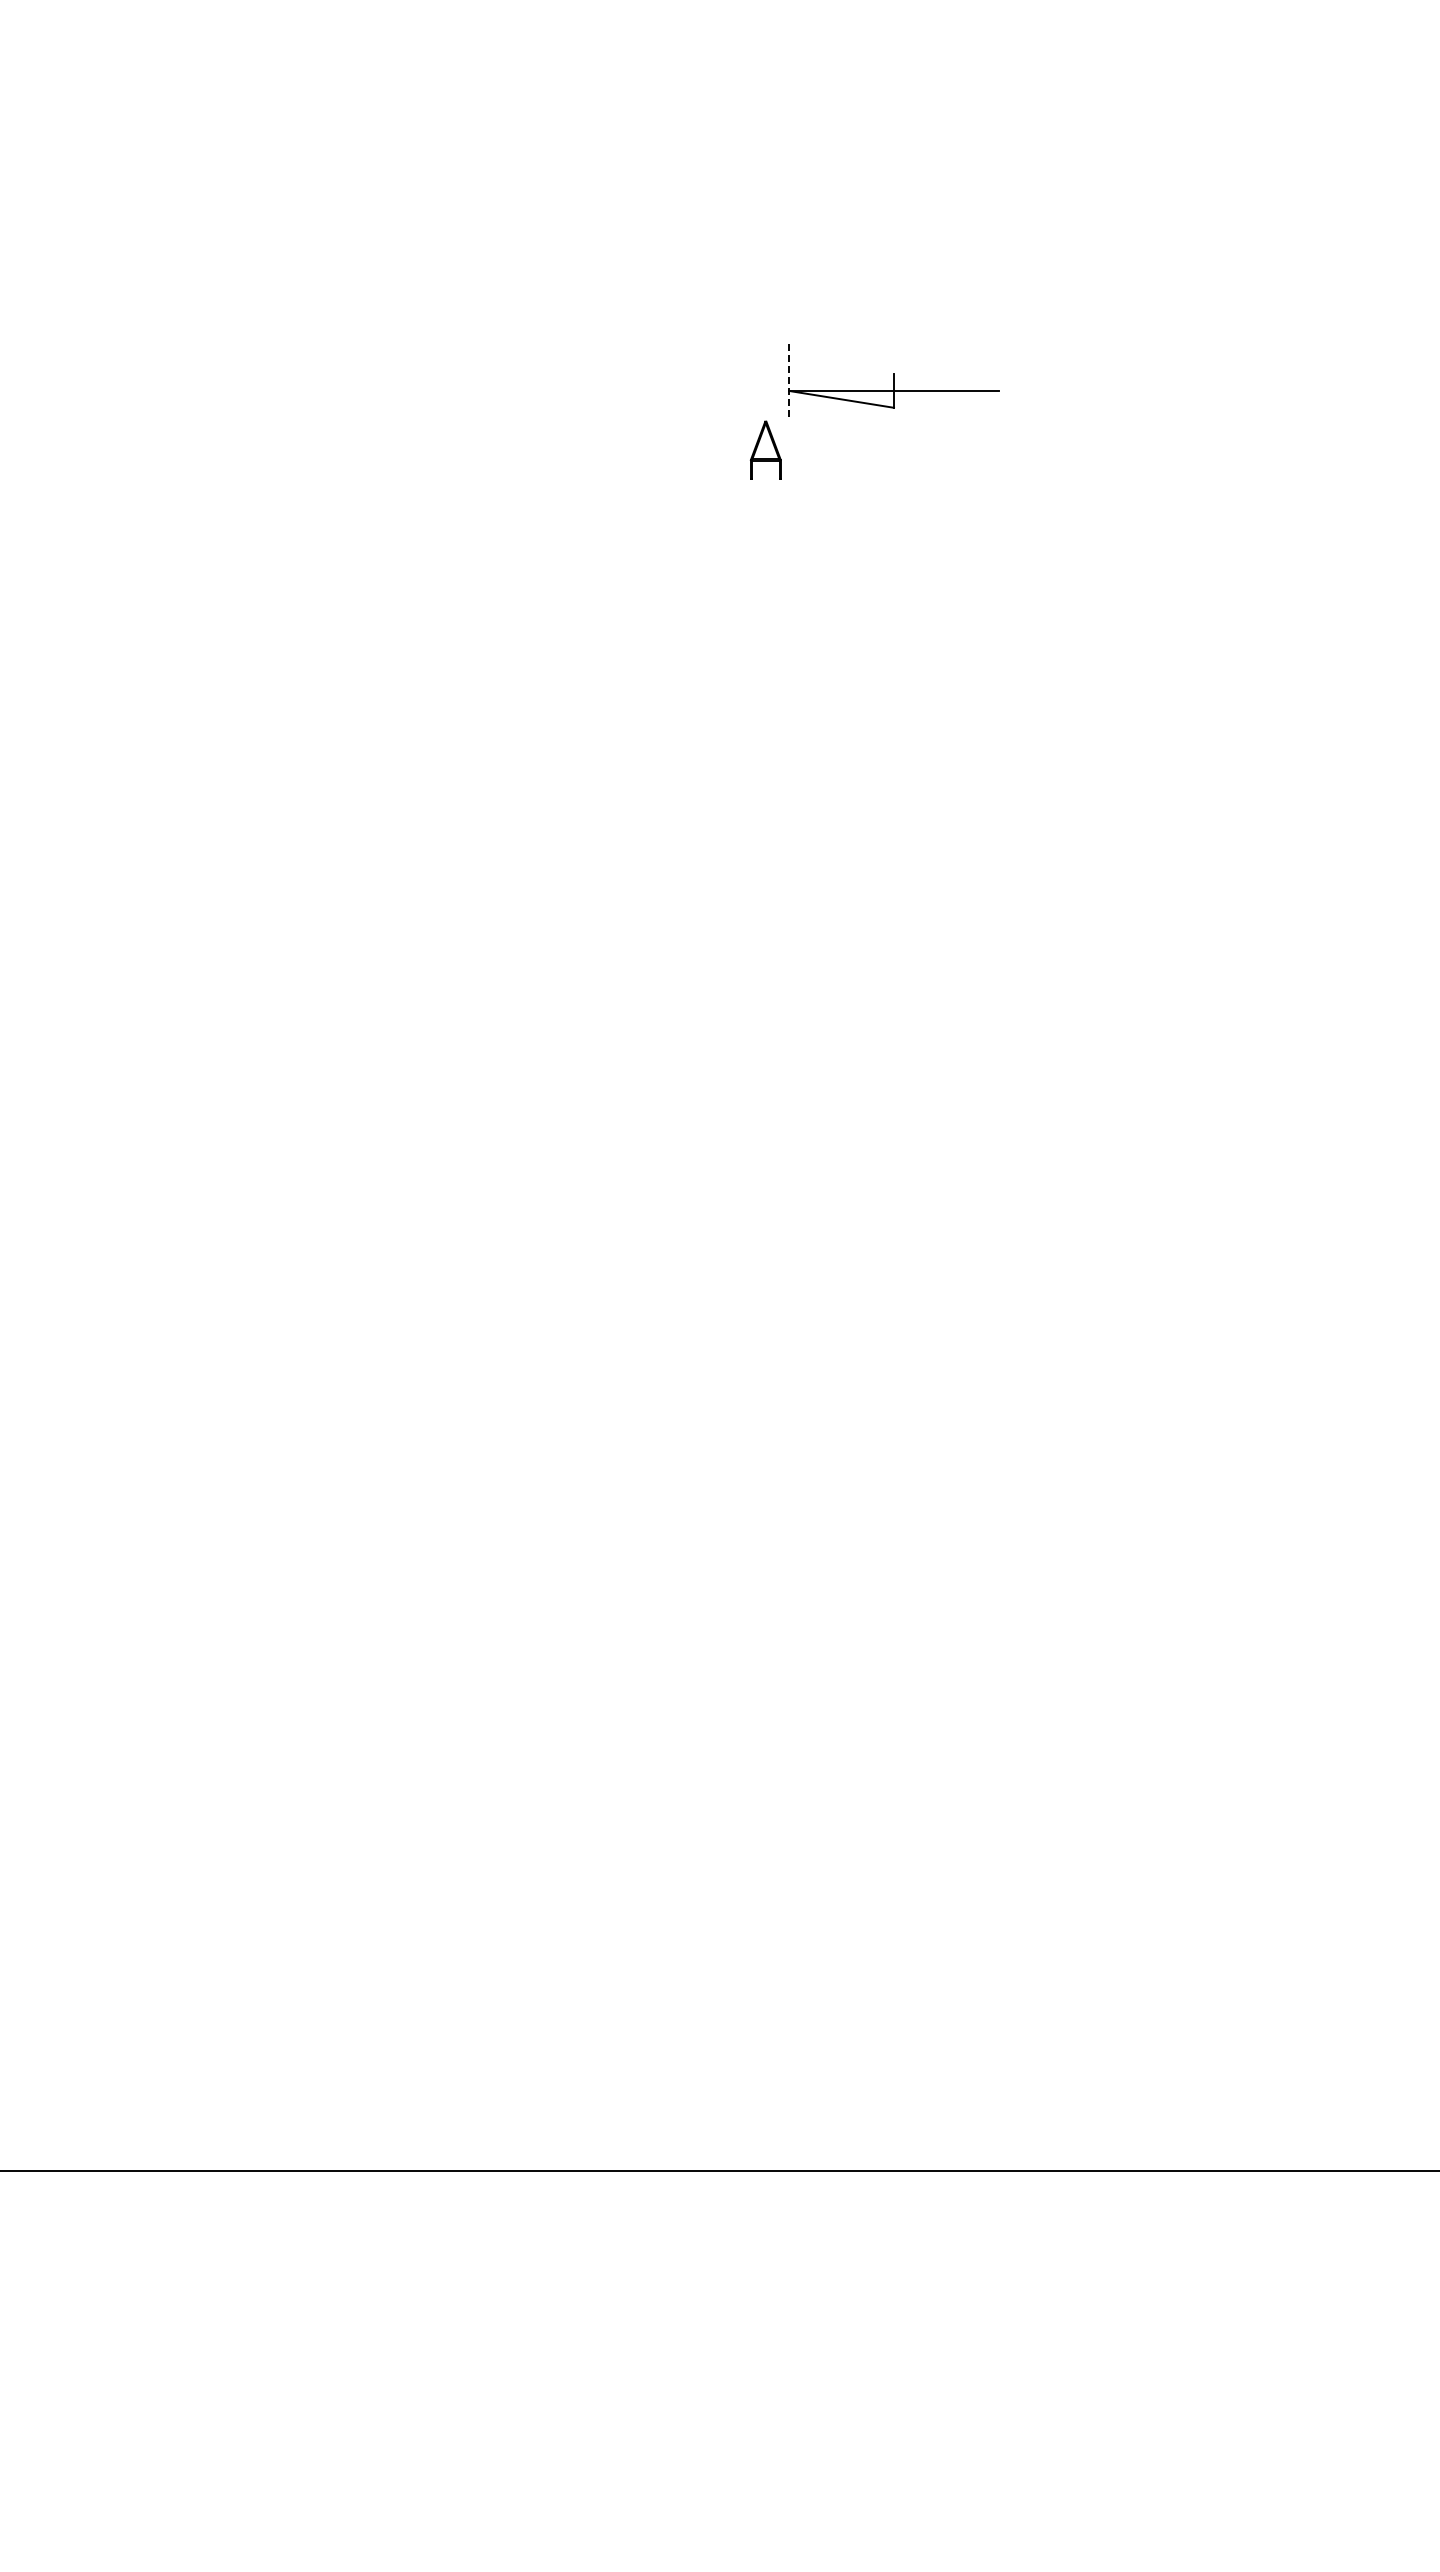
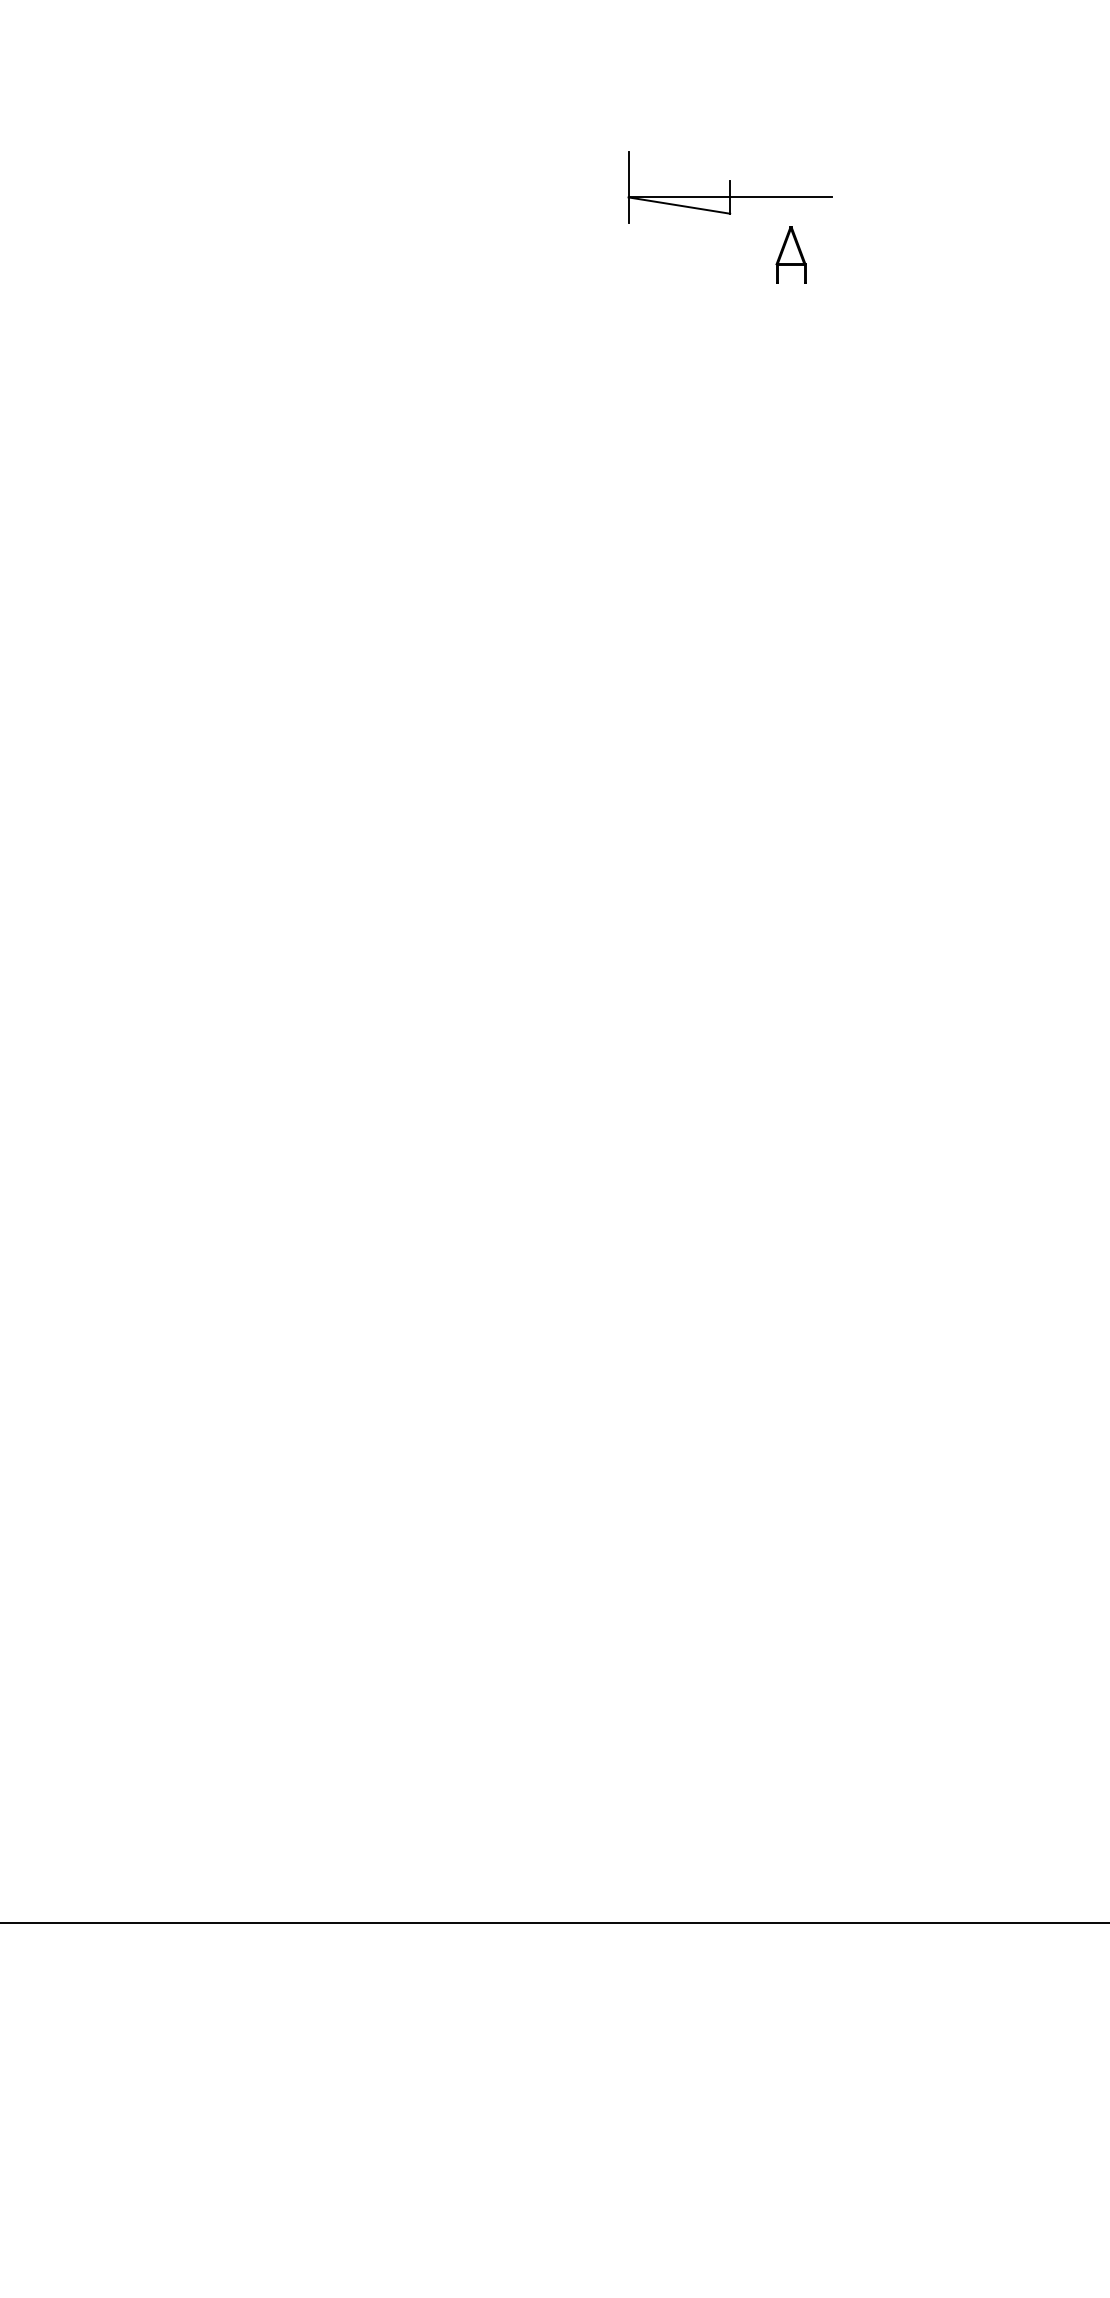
line: (789, 380) -> (628, 187), dashed -> solid
part: (765, 449) -> (790, 254), moved

